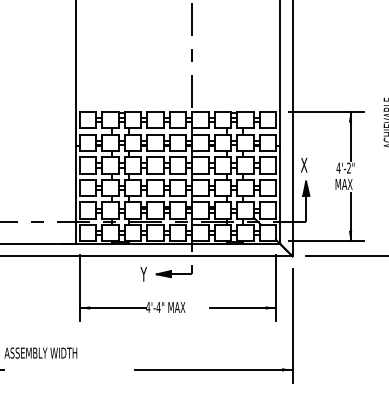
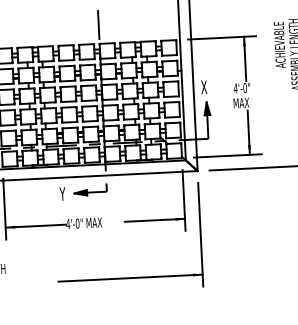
text: (348, 167) -> (244, 87), 4'-2" -> 4'-0"
text: (158, 307) -> (77, 223), 4'-4" -> 4'-0"

